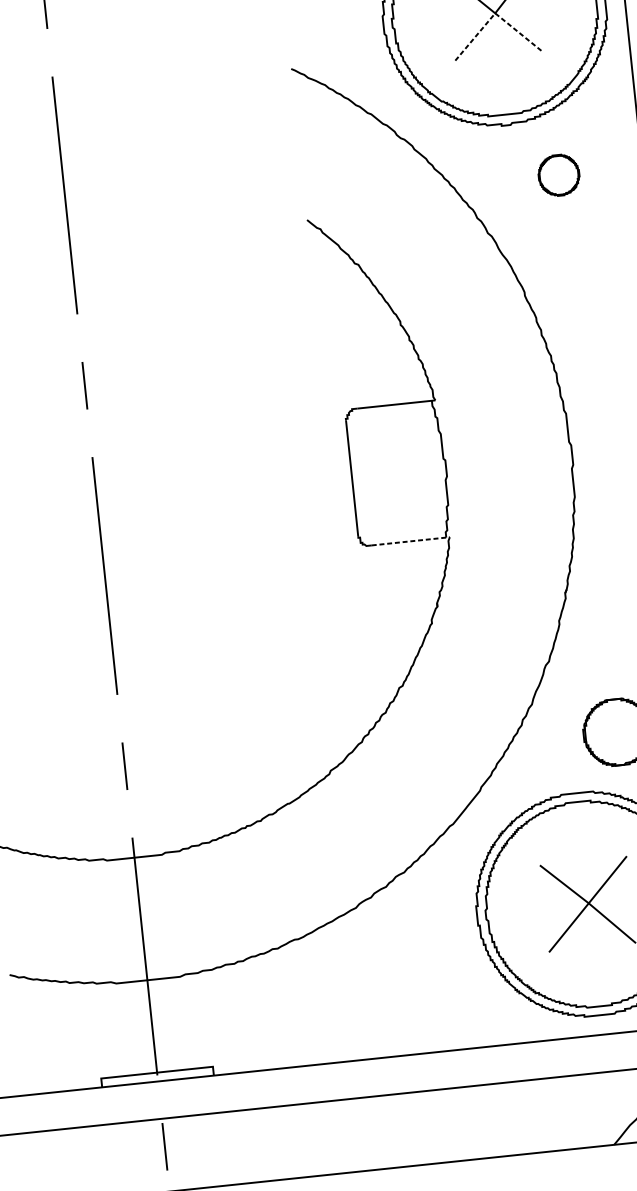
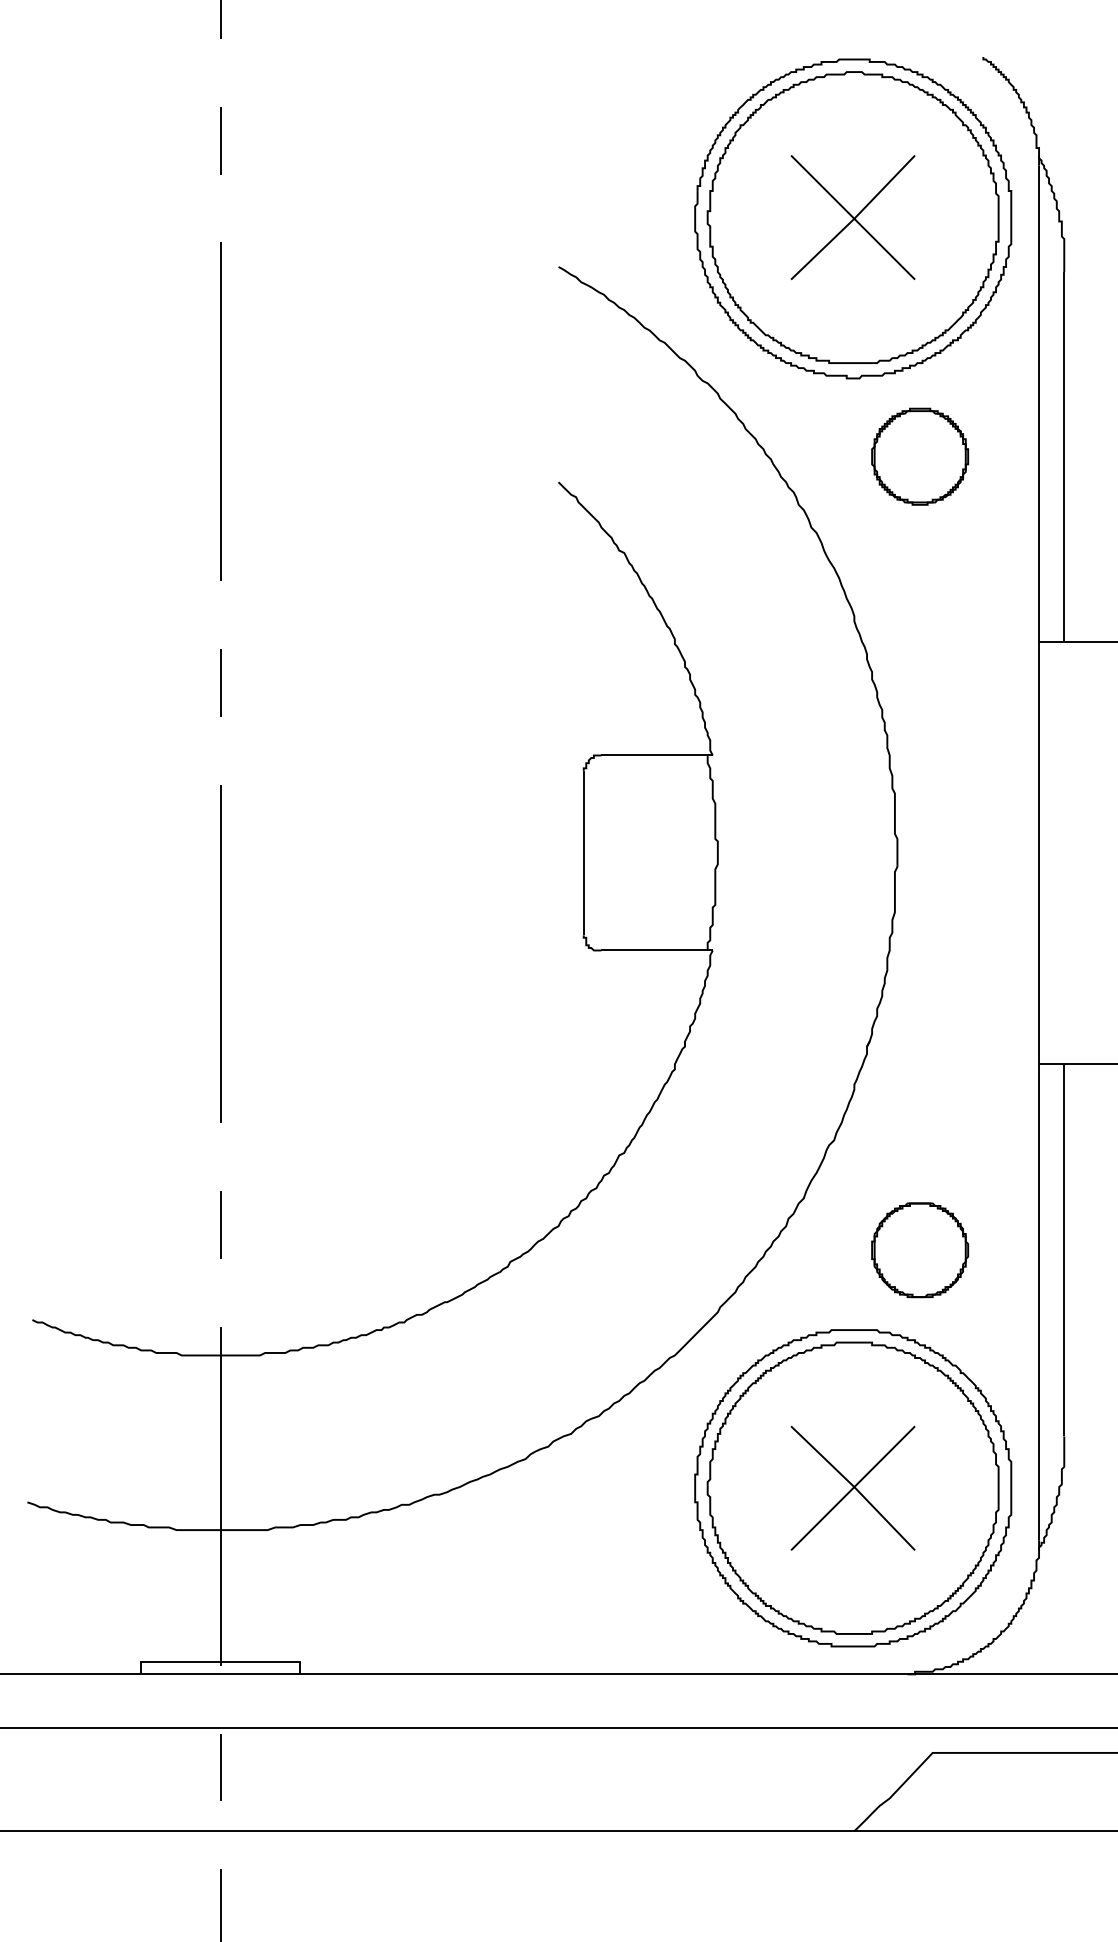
line: (495, 13) -> (854, 218), dashed -> solid
part: (559, 175) -> (920, 456), size x1.67
line: (411, 541) -> (657, 950), dashed -> solid

